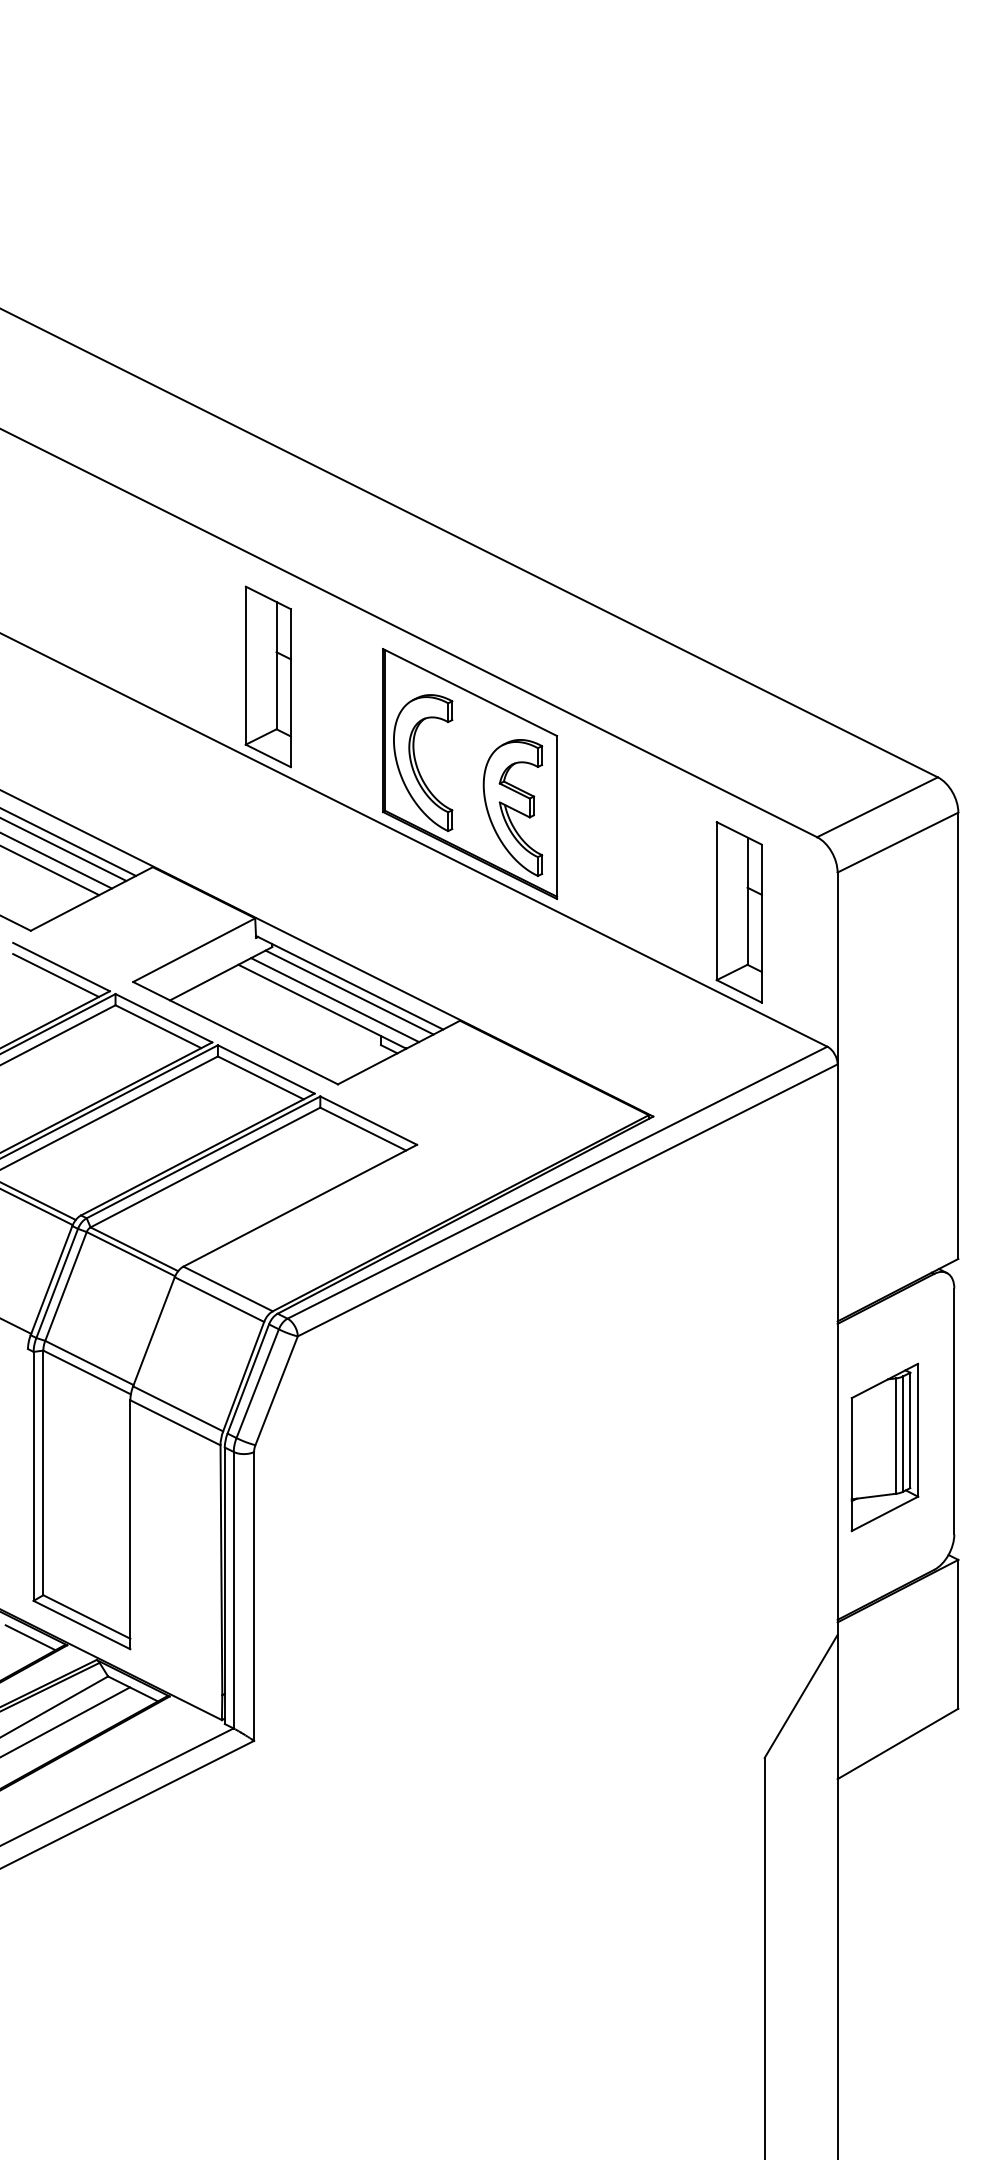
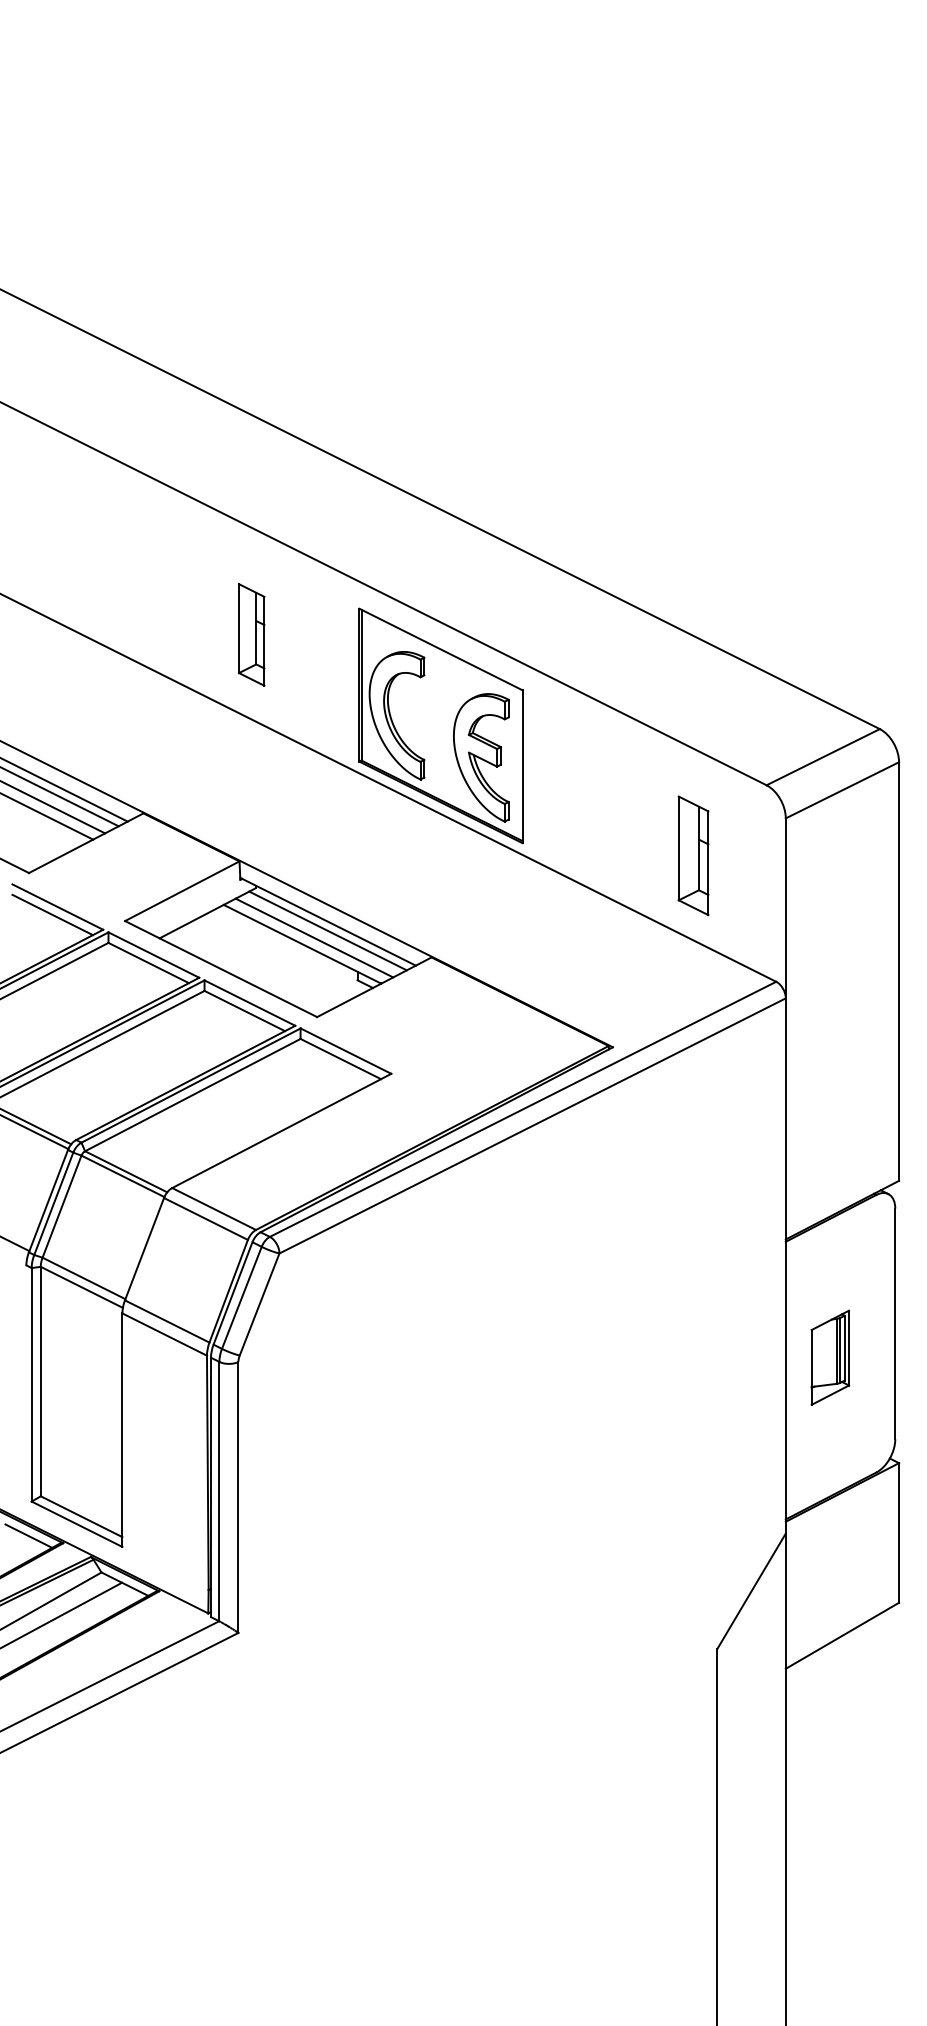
part: (267, 676) -> (251, 634), size x0.6
part: (739, 912) -> (693, 855), size x0.7
part: (885, 1447) -> (830, 1357), size x0.6

